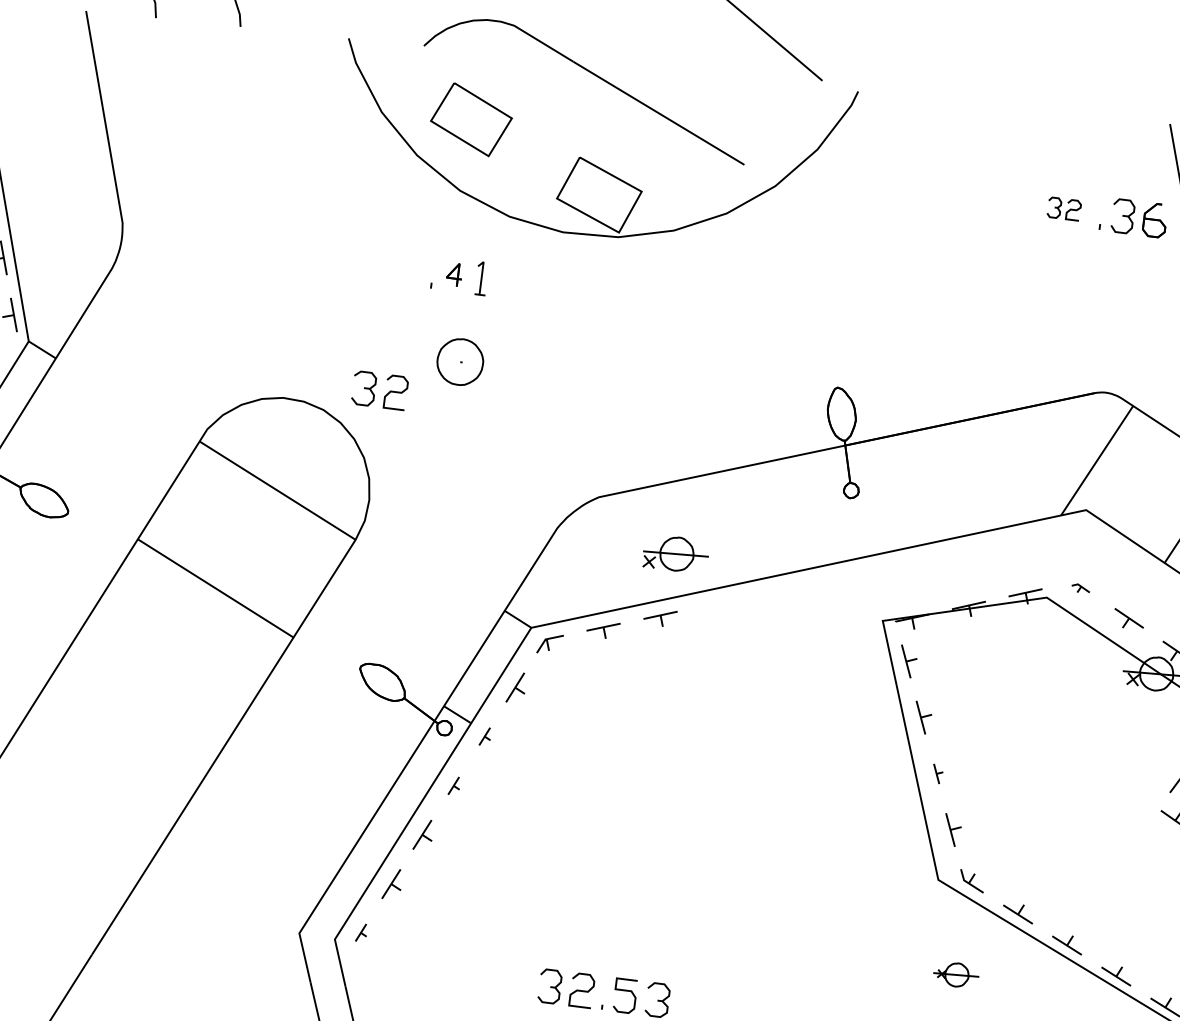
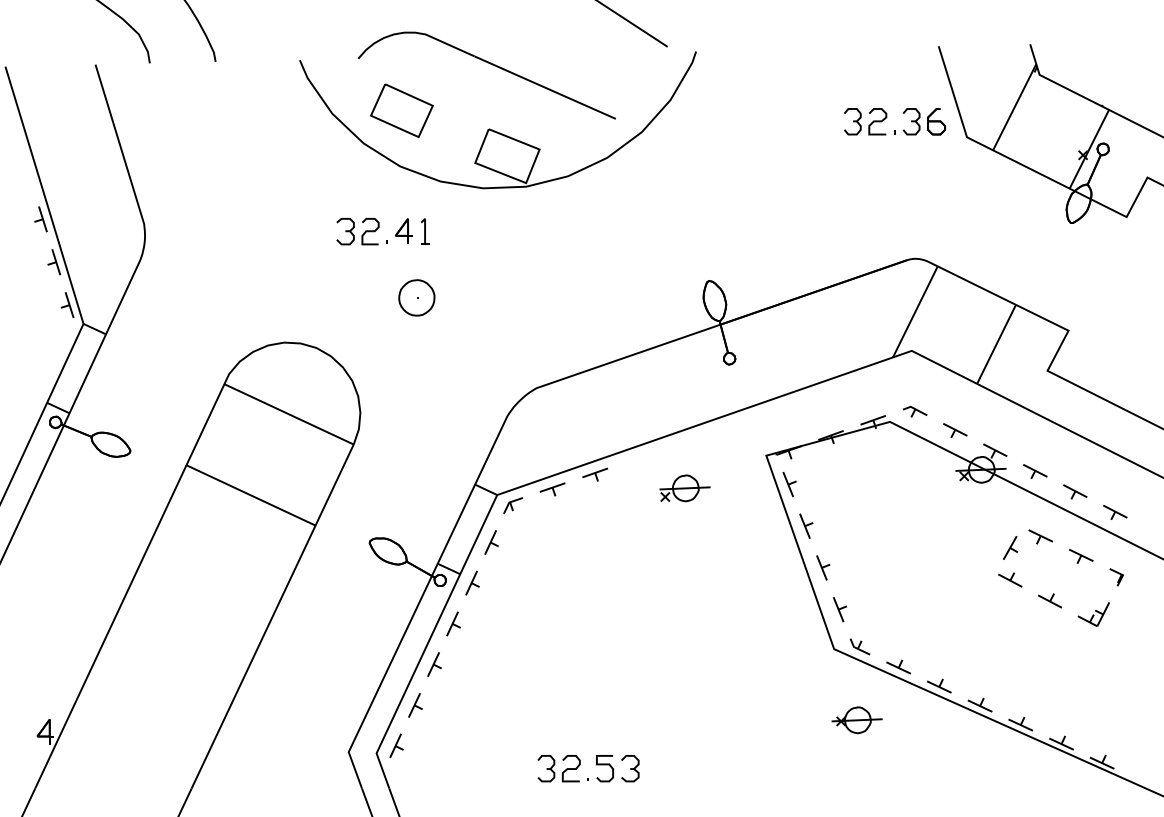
part: (1064, 208) -> (865, 121), size x1.67
part: (454, 273) -> (403, 230), size x1.43
part: (379, 390) -> (357, 231), moved
part: (675, 554) -> (684, 488), moved
part: (1081, 588) -> (915, 411), size x1.67
part: (485, 735) -> (472, 582), size x1.67
part: (937, 773) -> (823, 567), size x1.67
part: (454, 785) -> (453, 623), size x1.67
part: (361, 932) -> (396, 745), size x1.67
part: (955, 975) -> (856, 720), size x1.43

